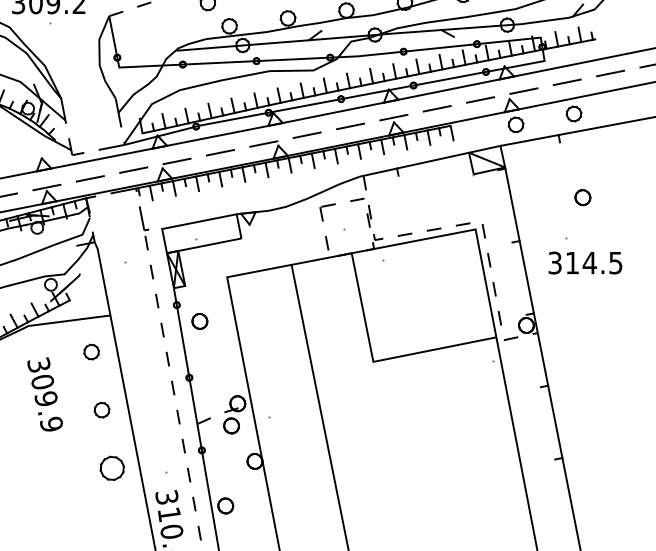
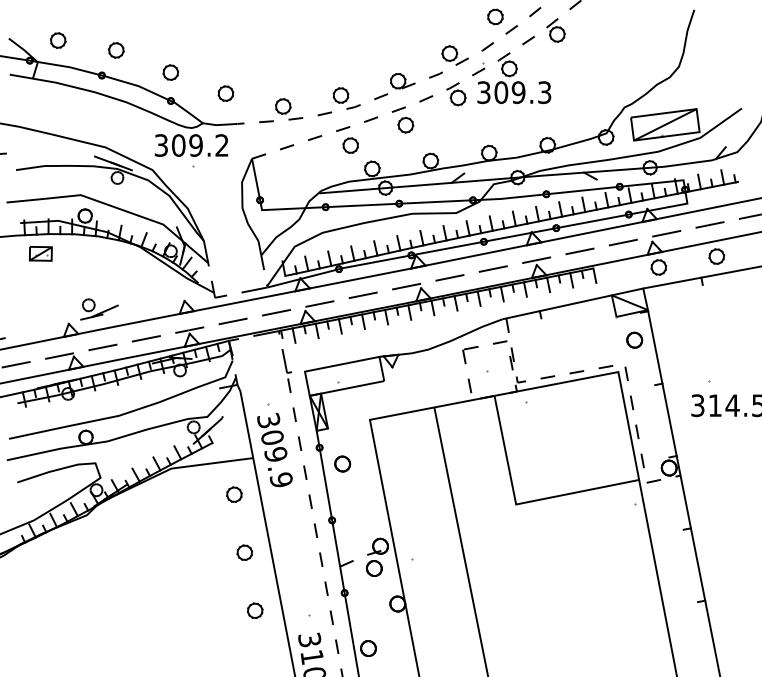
part: (582, 196) -> (634, 339), moved
text: (44, 393) -> (274, 449), moved
part: (112, 467) -> (255, 610), size x0.62

